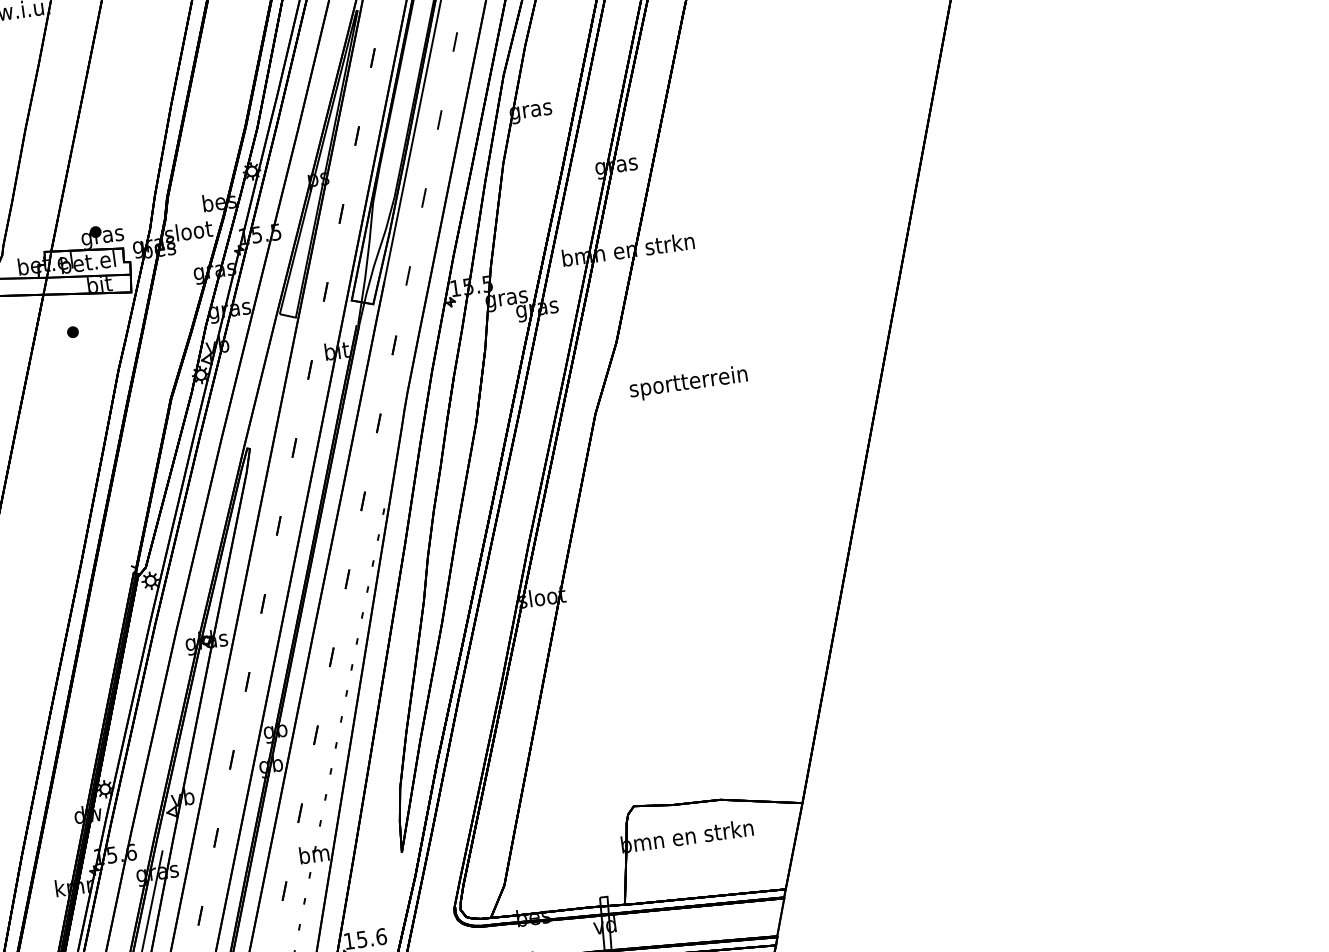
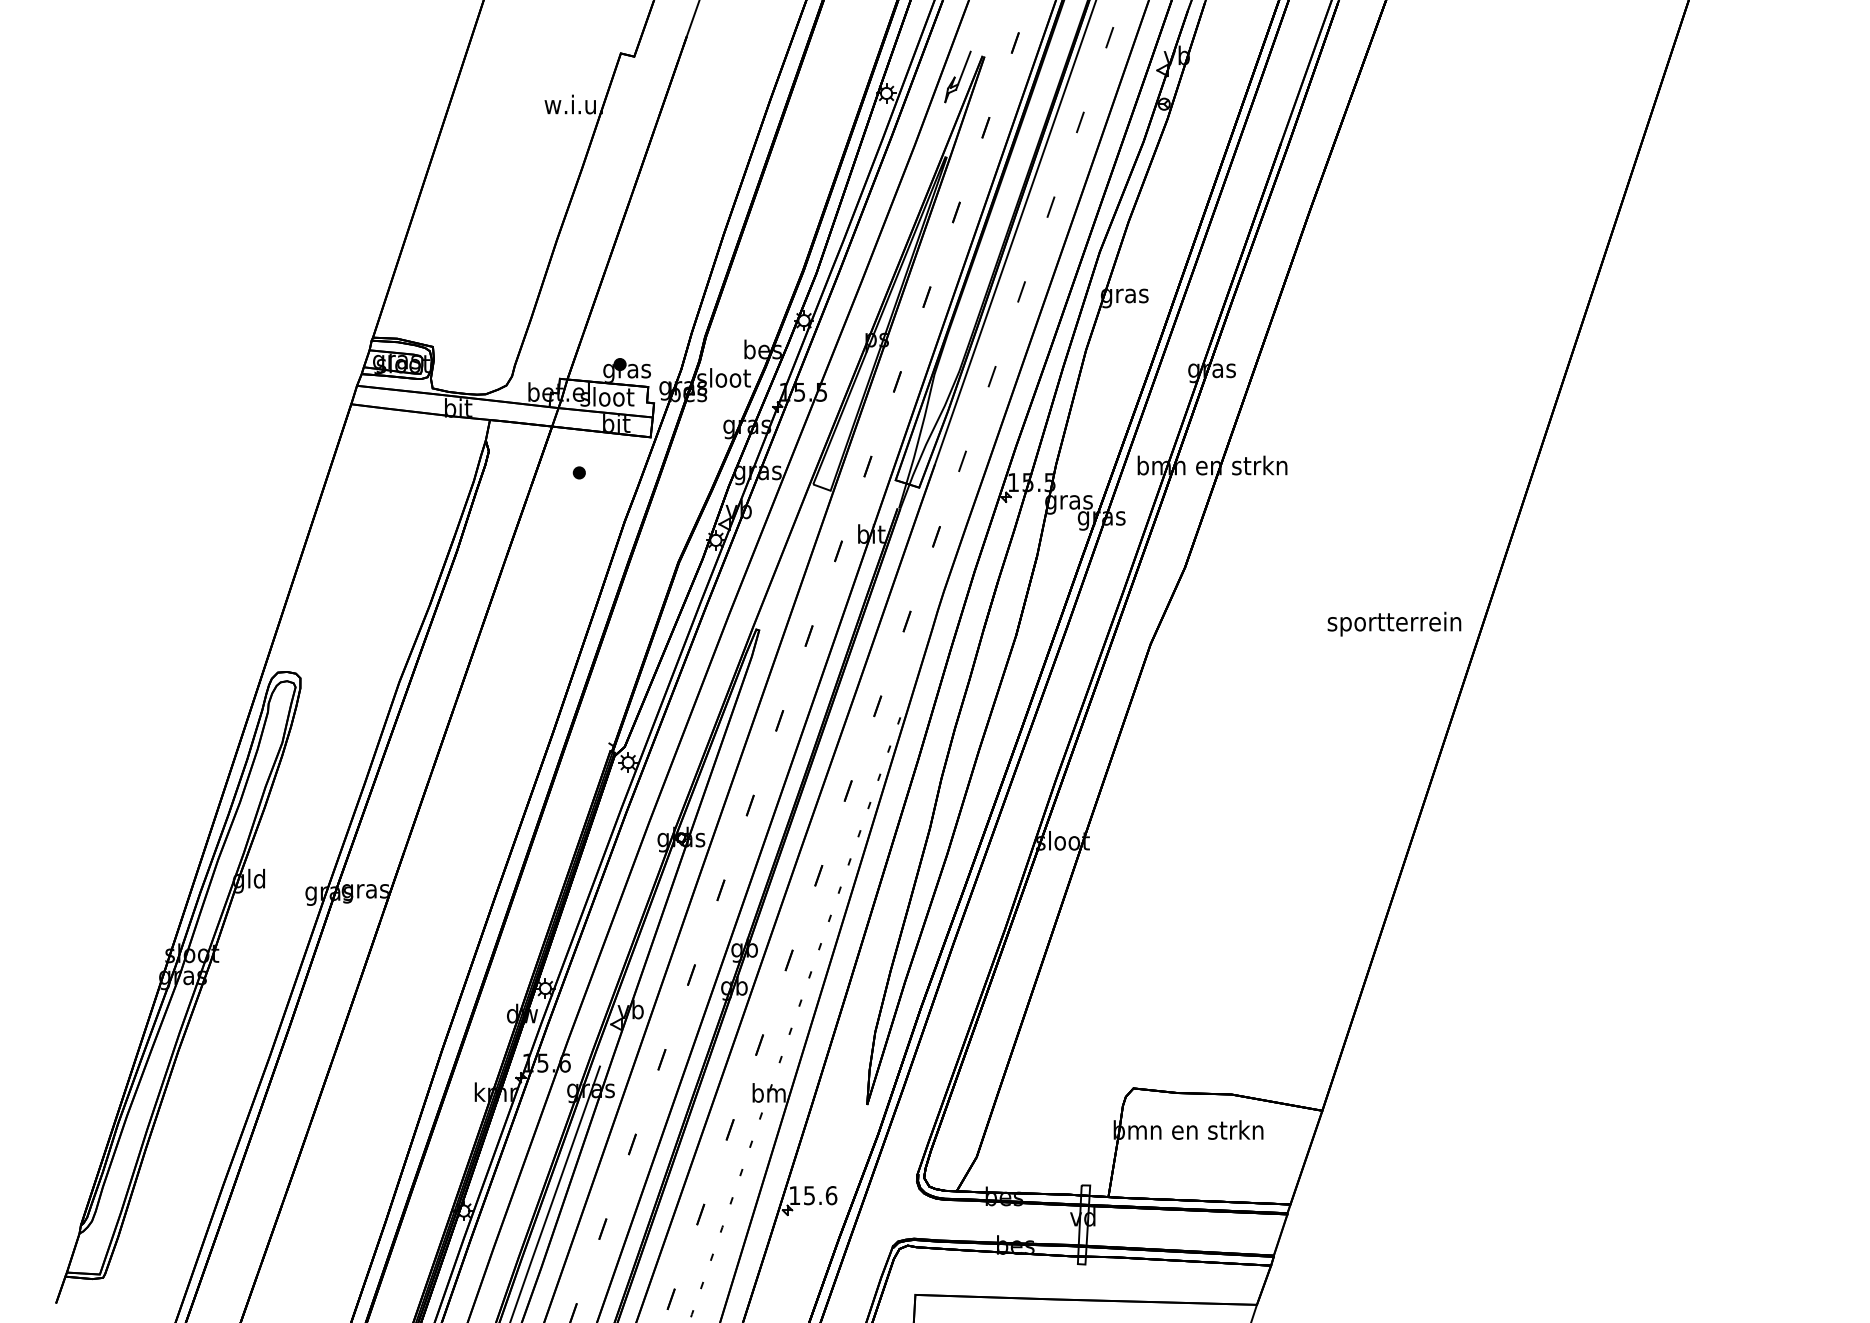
text: (87, 261) -> (606, 396), bet.el -> sloot
text: (688, 382) -> (1394, 623), moved

